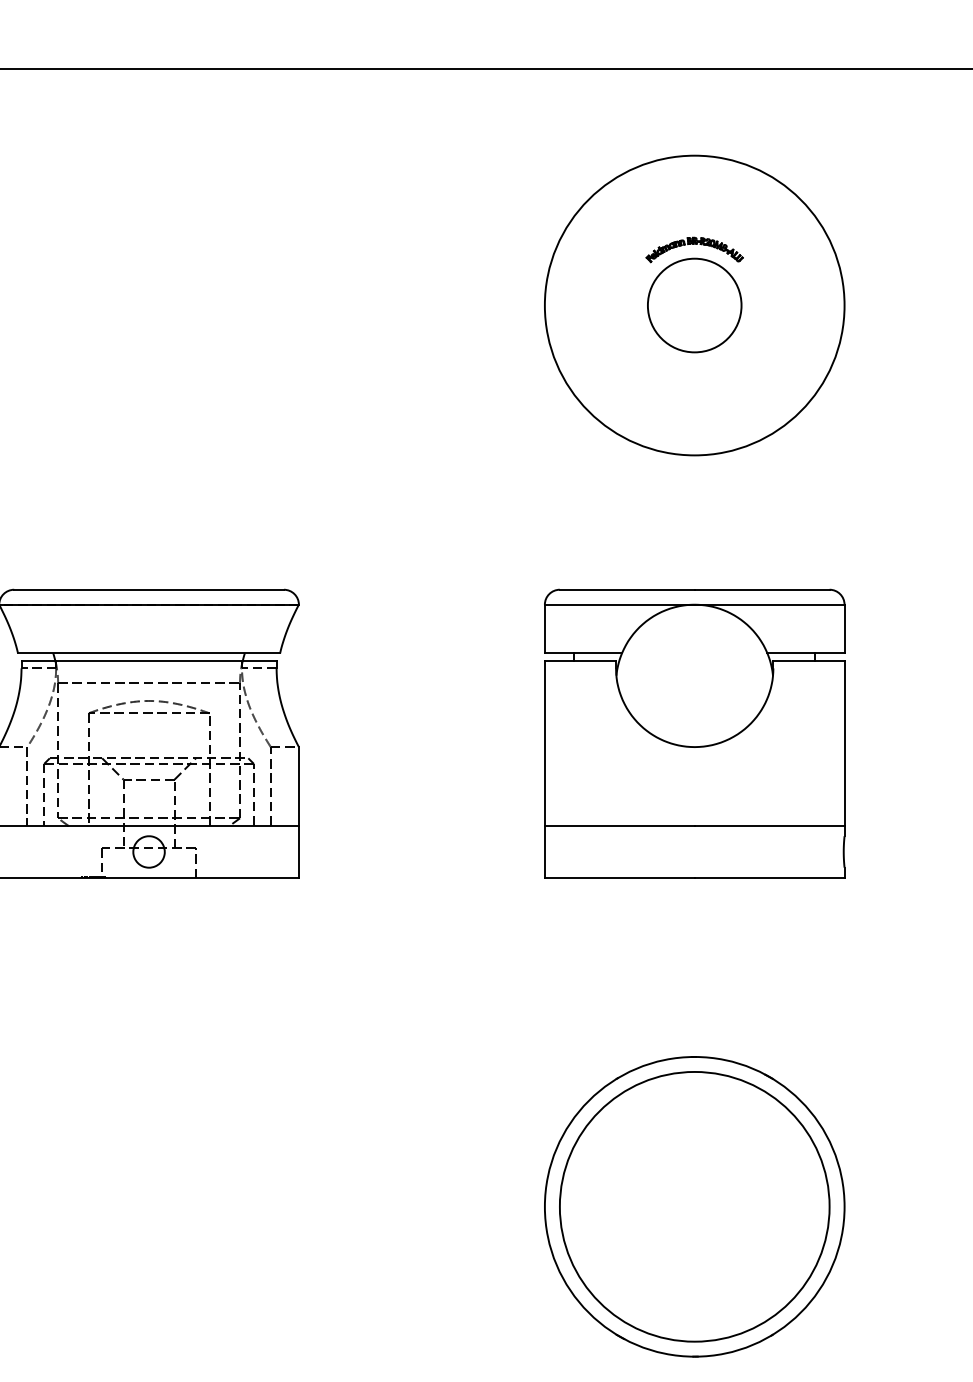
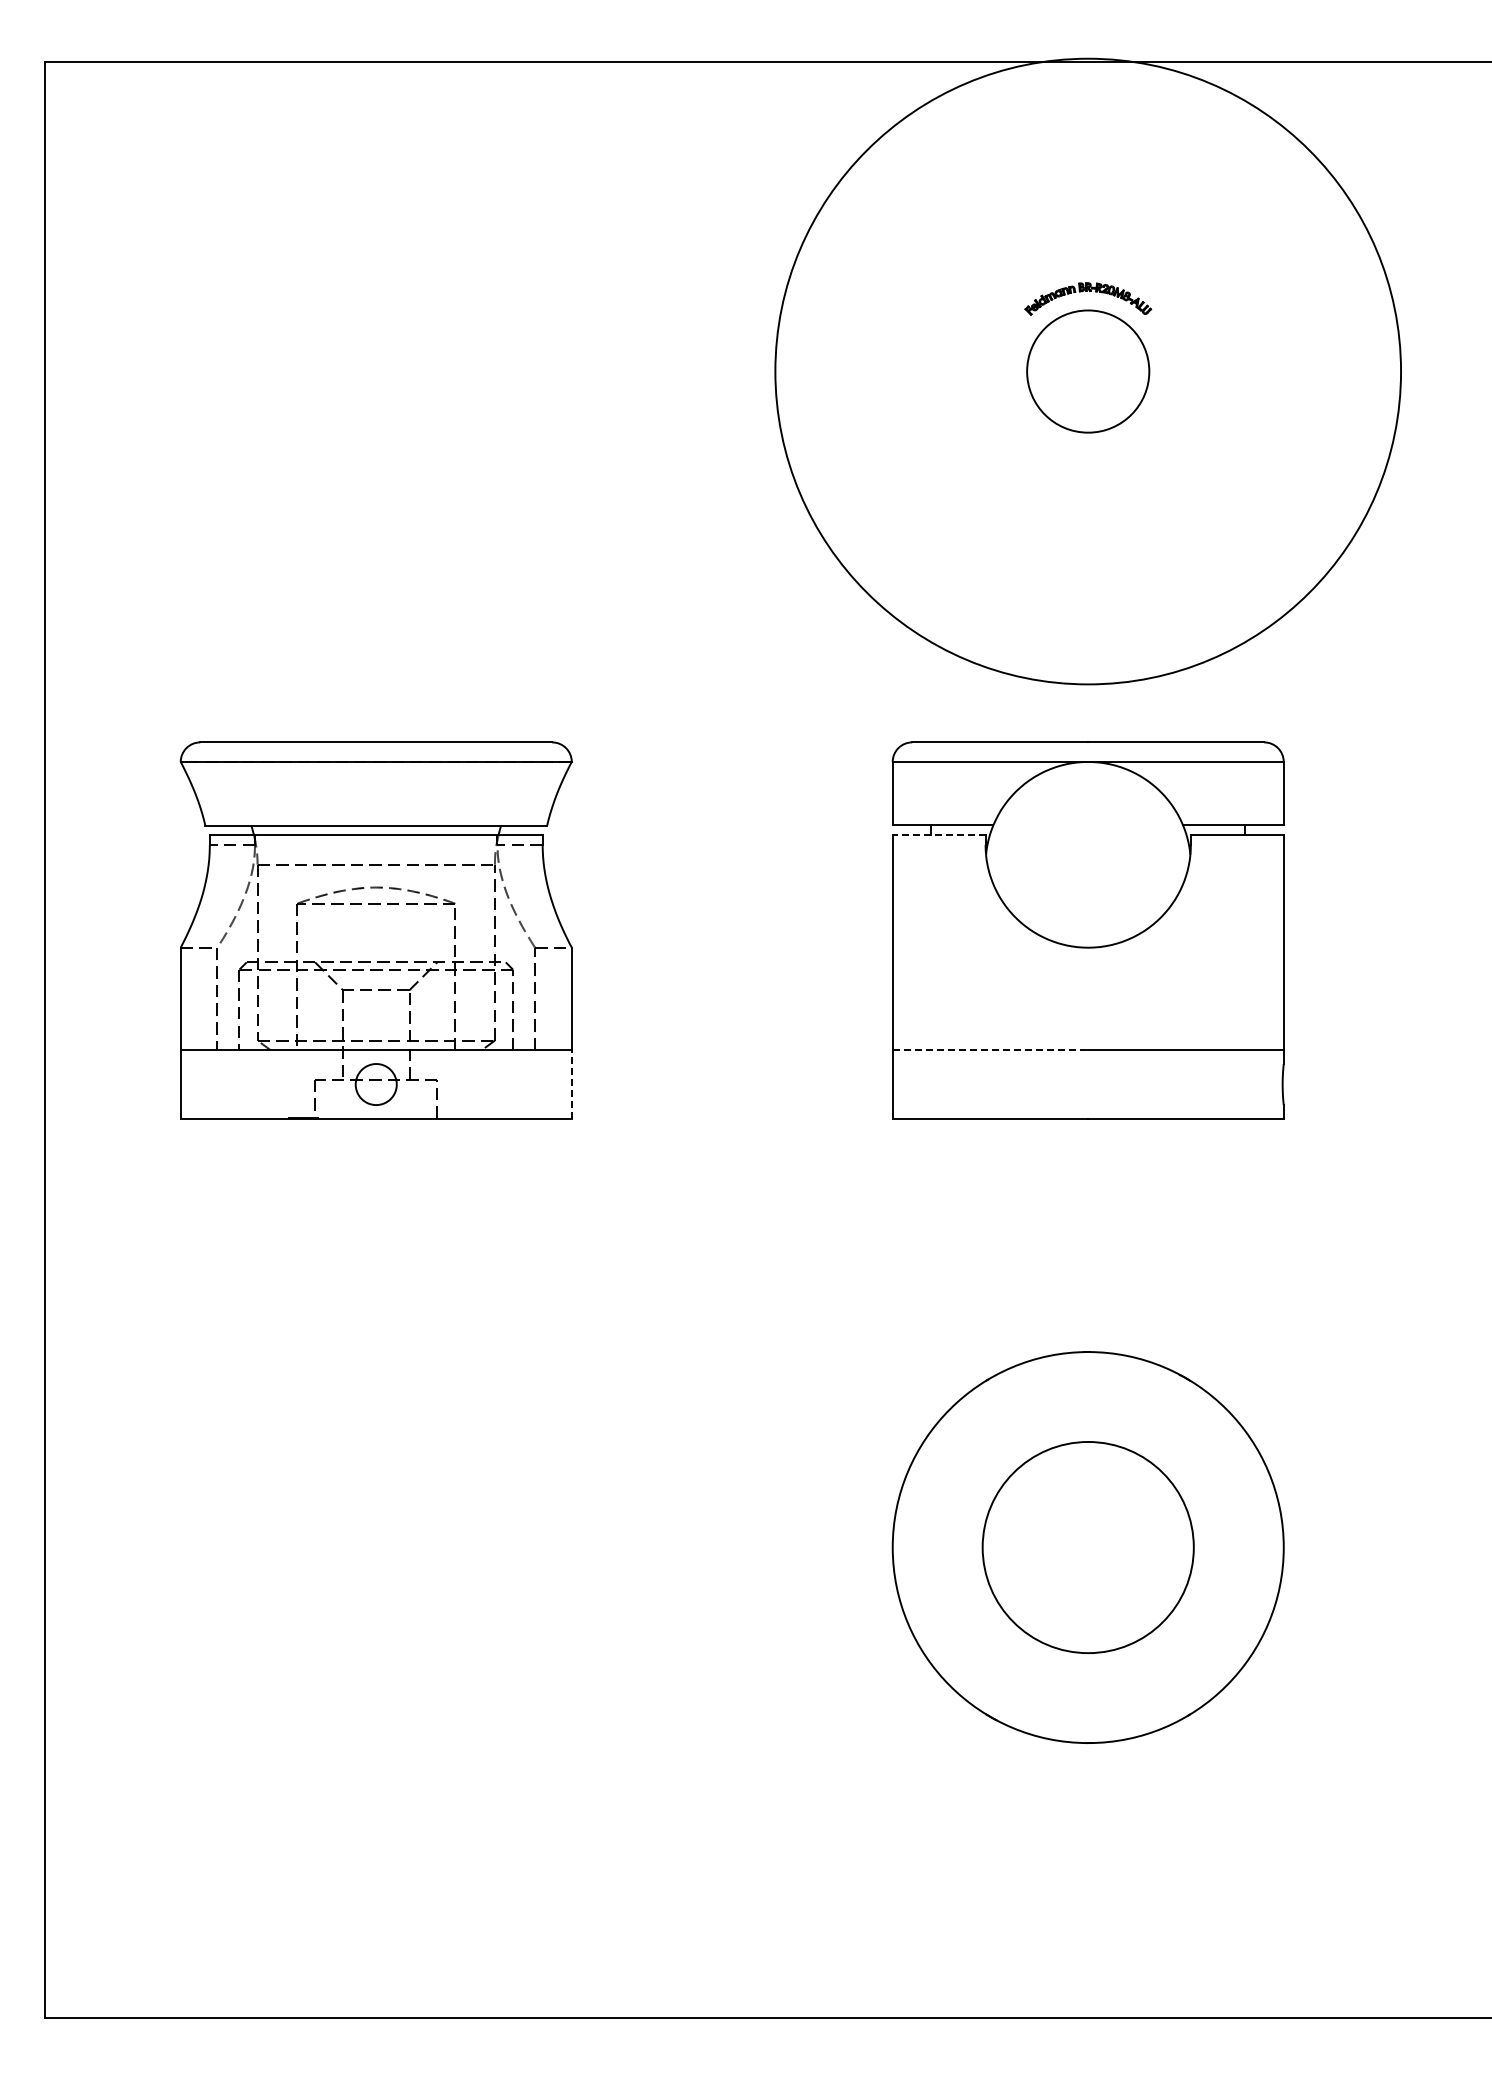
circle: (694, 305) -> (1087, 371), size x1.6
line: (579, 661) -> (938, 835), solid -> dashed
line: (619, 825) -> (990, 1050), solid -> dashed
line: (298, 851) -> (571, 1084), solid -> dashed
circle: (694, 1206) -> (1088, 1547), size x0.6

